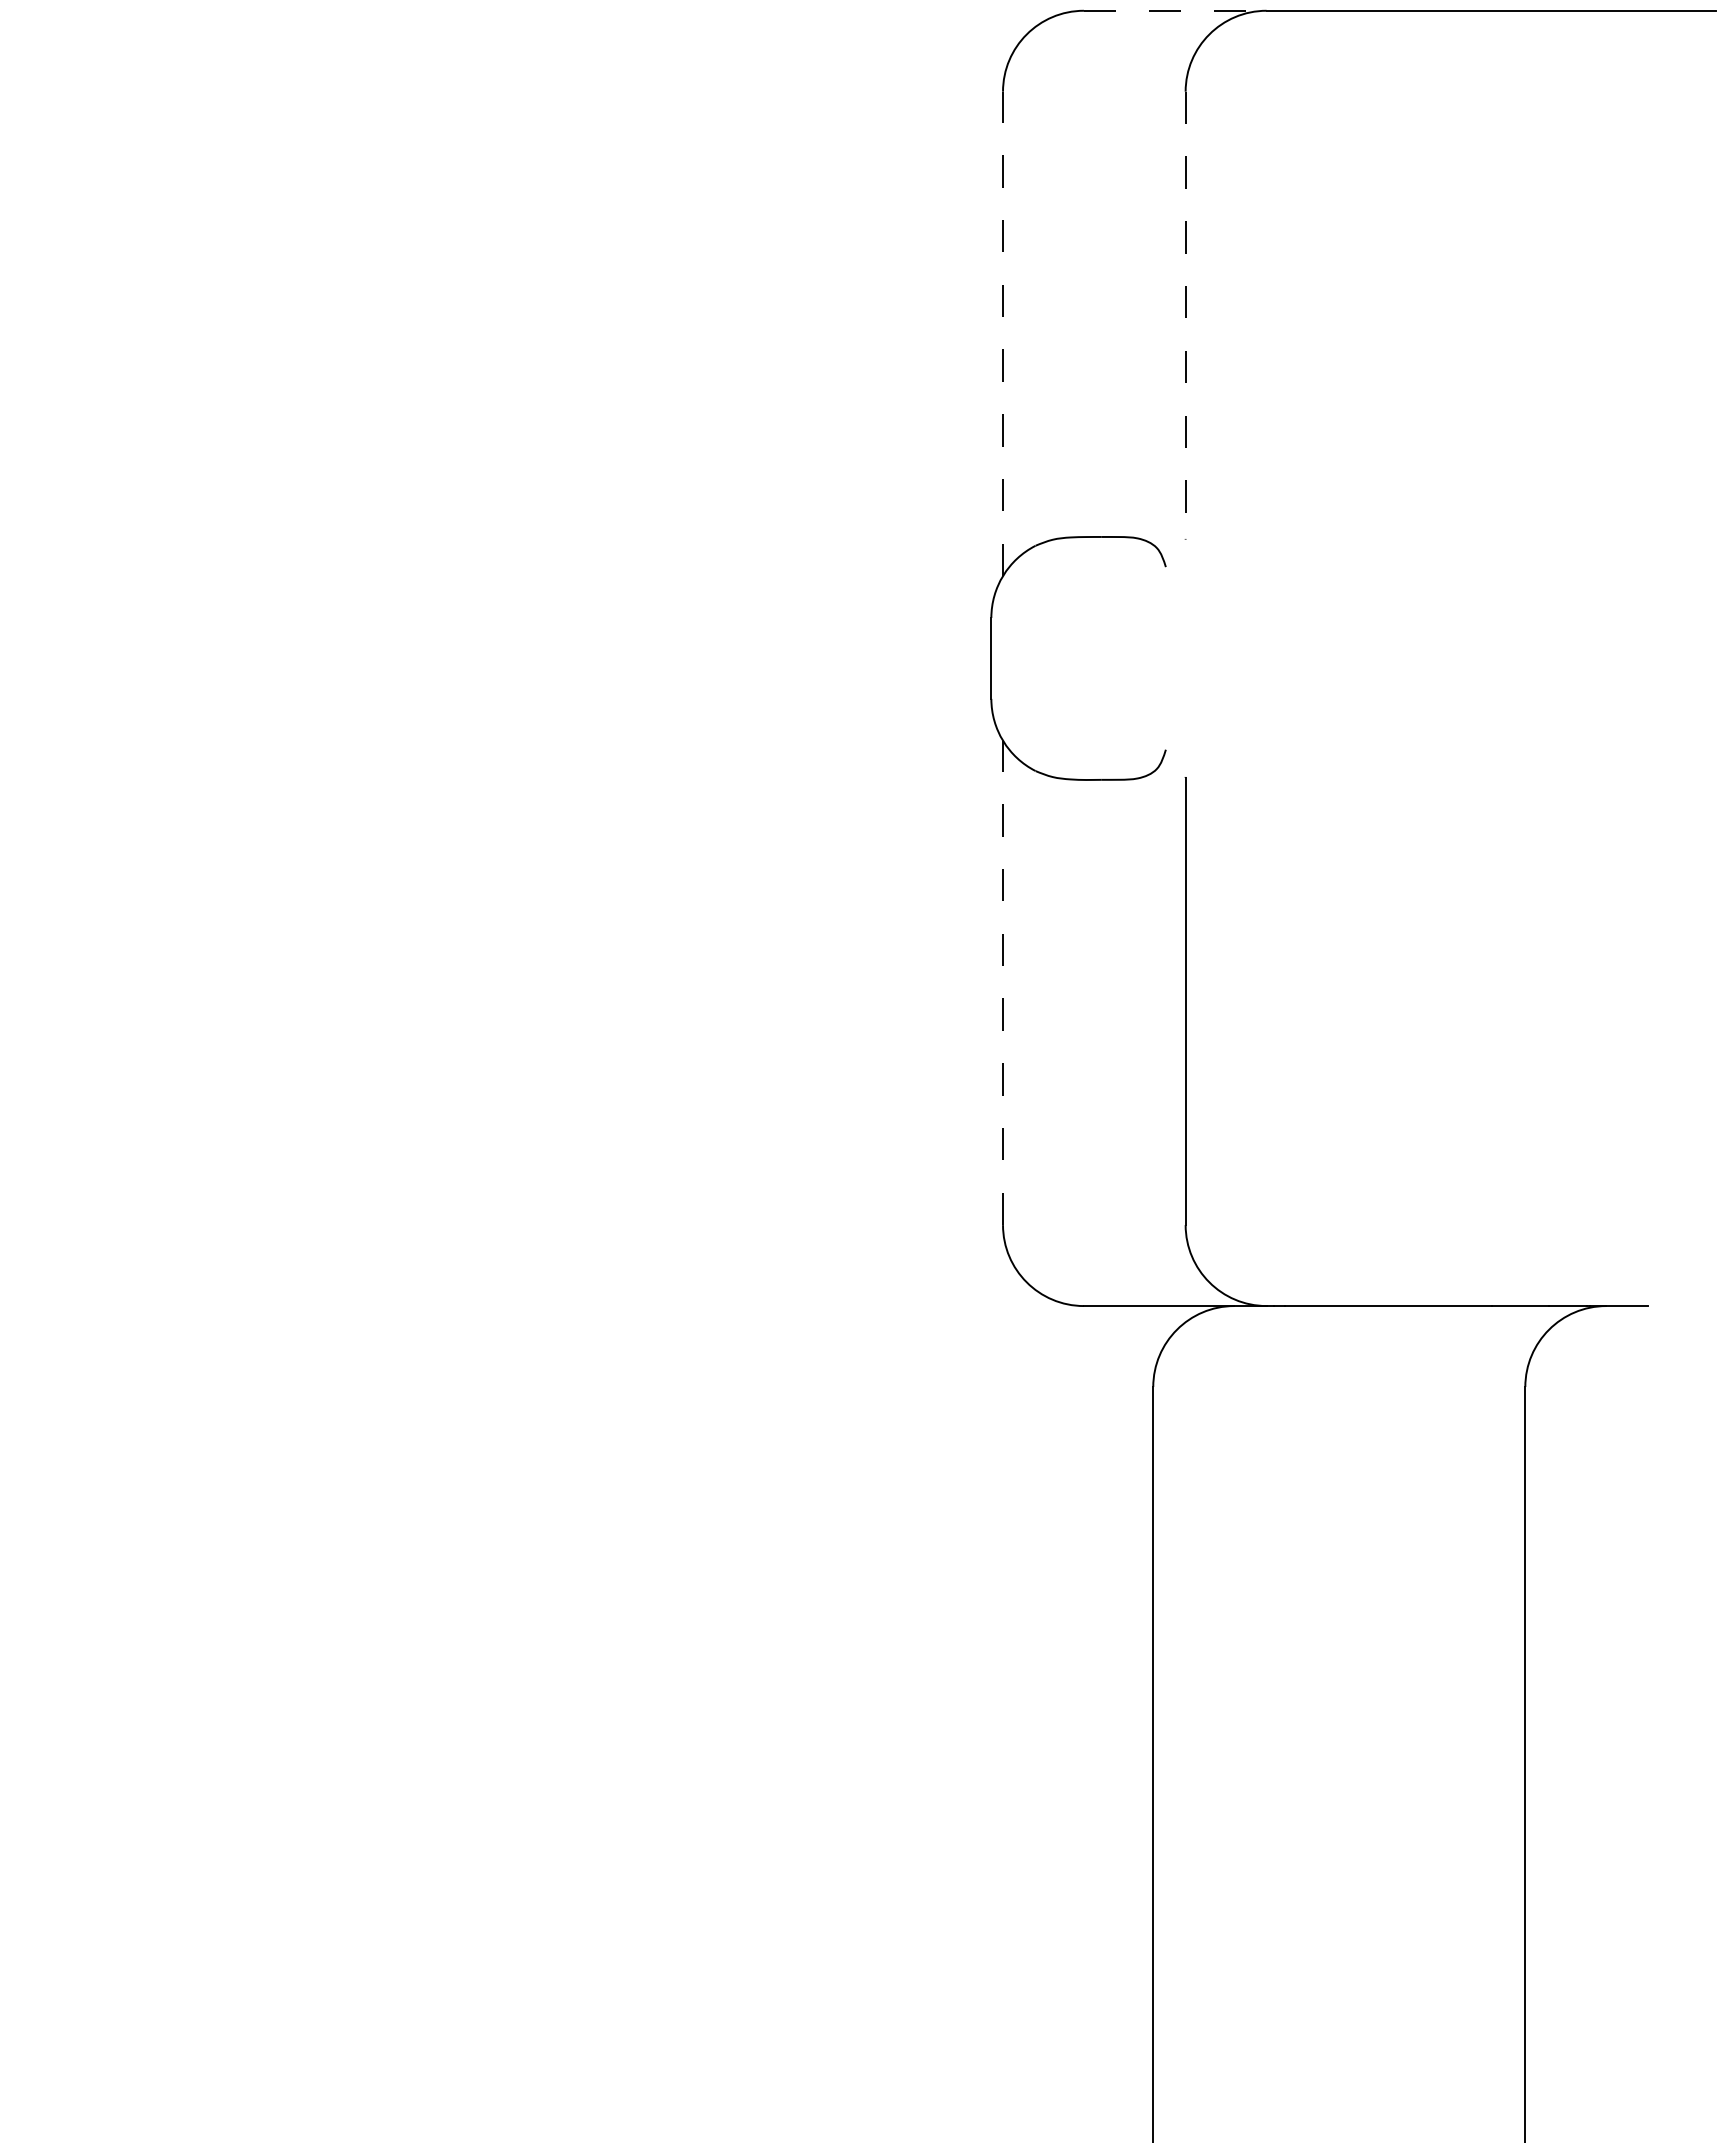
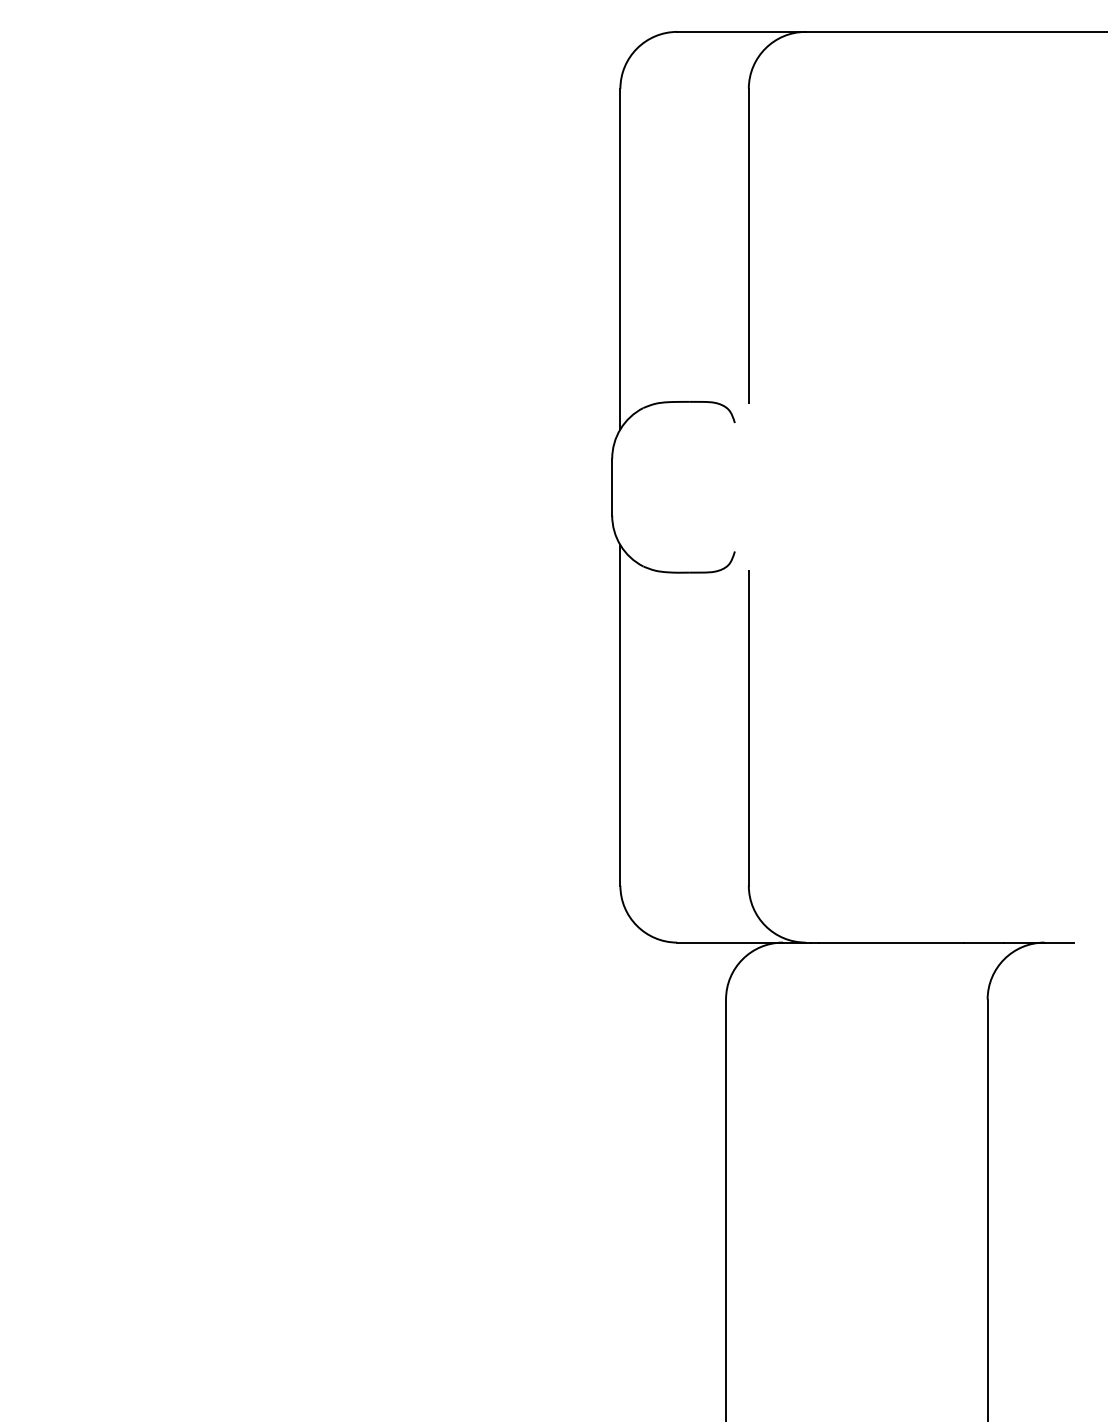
line: (1175, 10) -> (741, 31), dashed -> solid
line: (1185, 315) -> (748, 246), dashed -> solid
line: (1003, 333) -> (620, 258), dashed -> solid
line: (1003, 982) -> (620, 715), dashed -> solid

